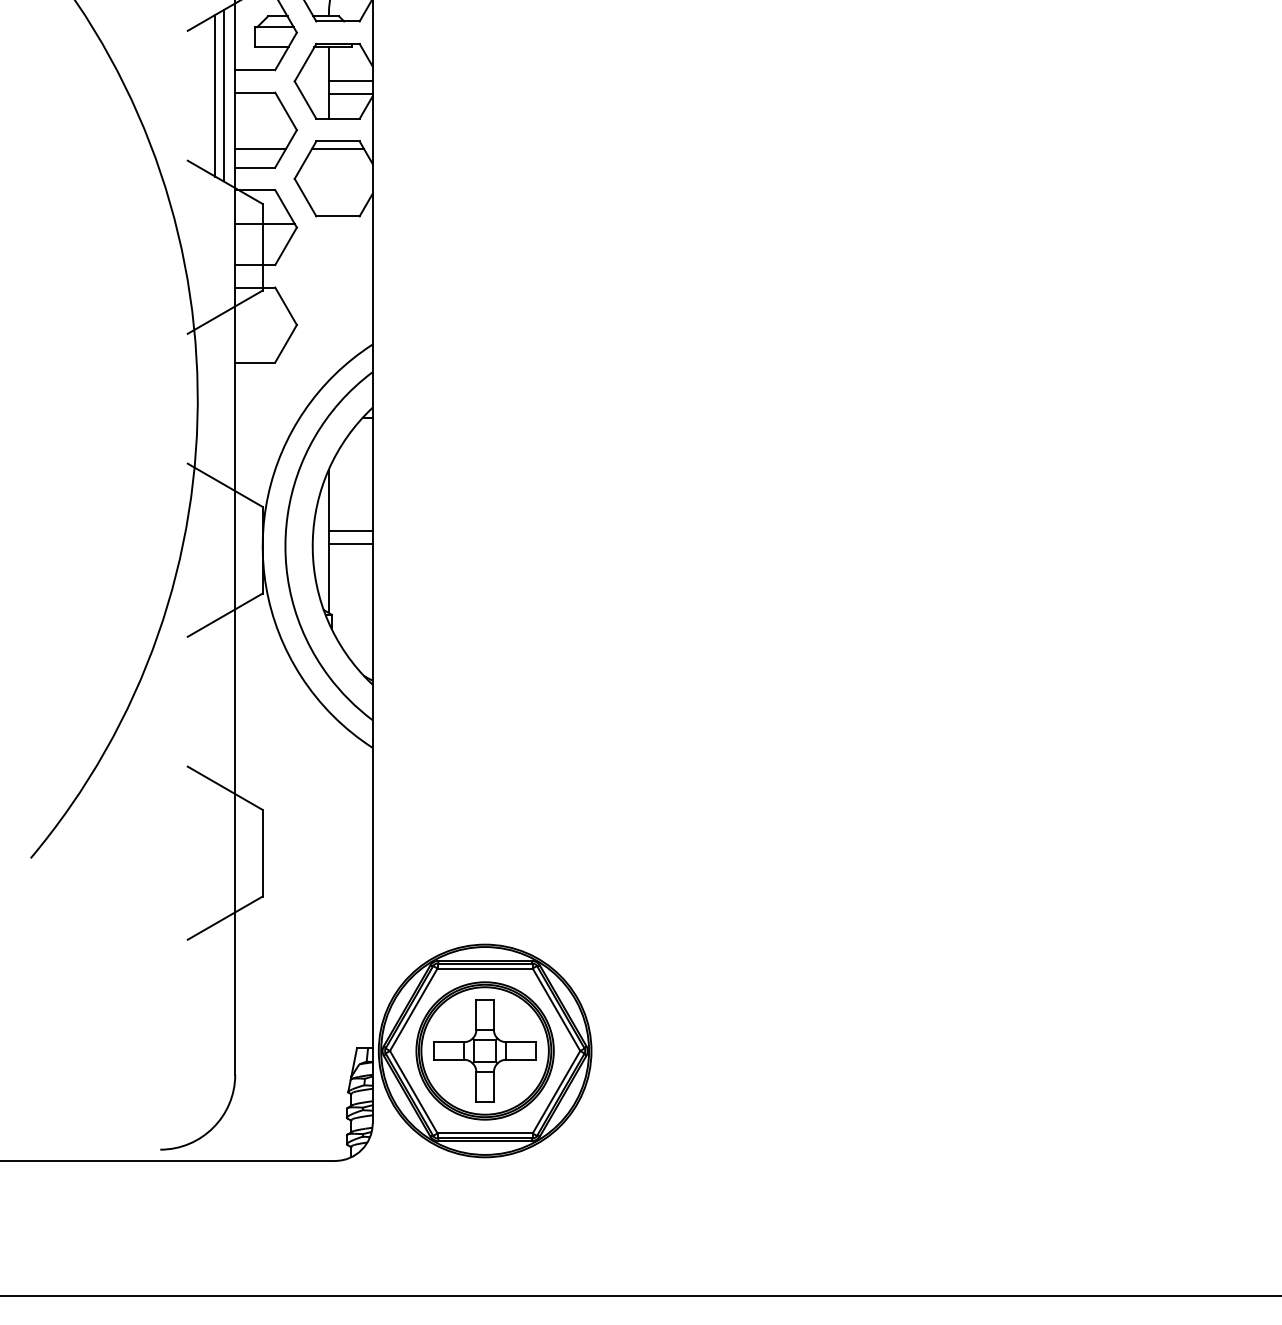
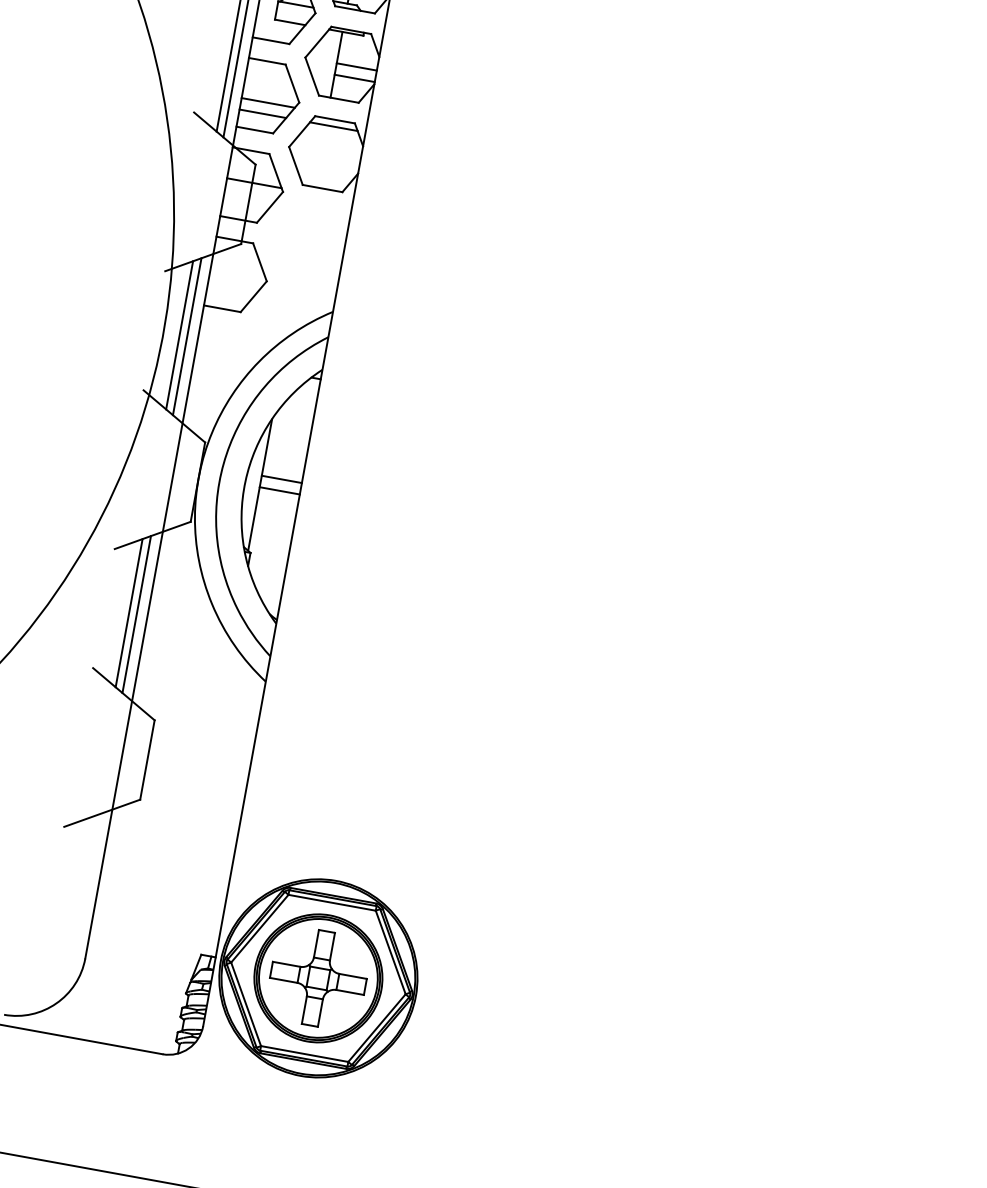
line: (264, 136) -> (268, 103), added
line: (215, 398) -> (179, 335), added
line: (223, 398) -> (187, 336), added
line: (215, 701) -> (129, 613), added
line: (223, 701) -> (136, 614), added

